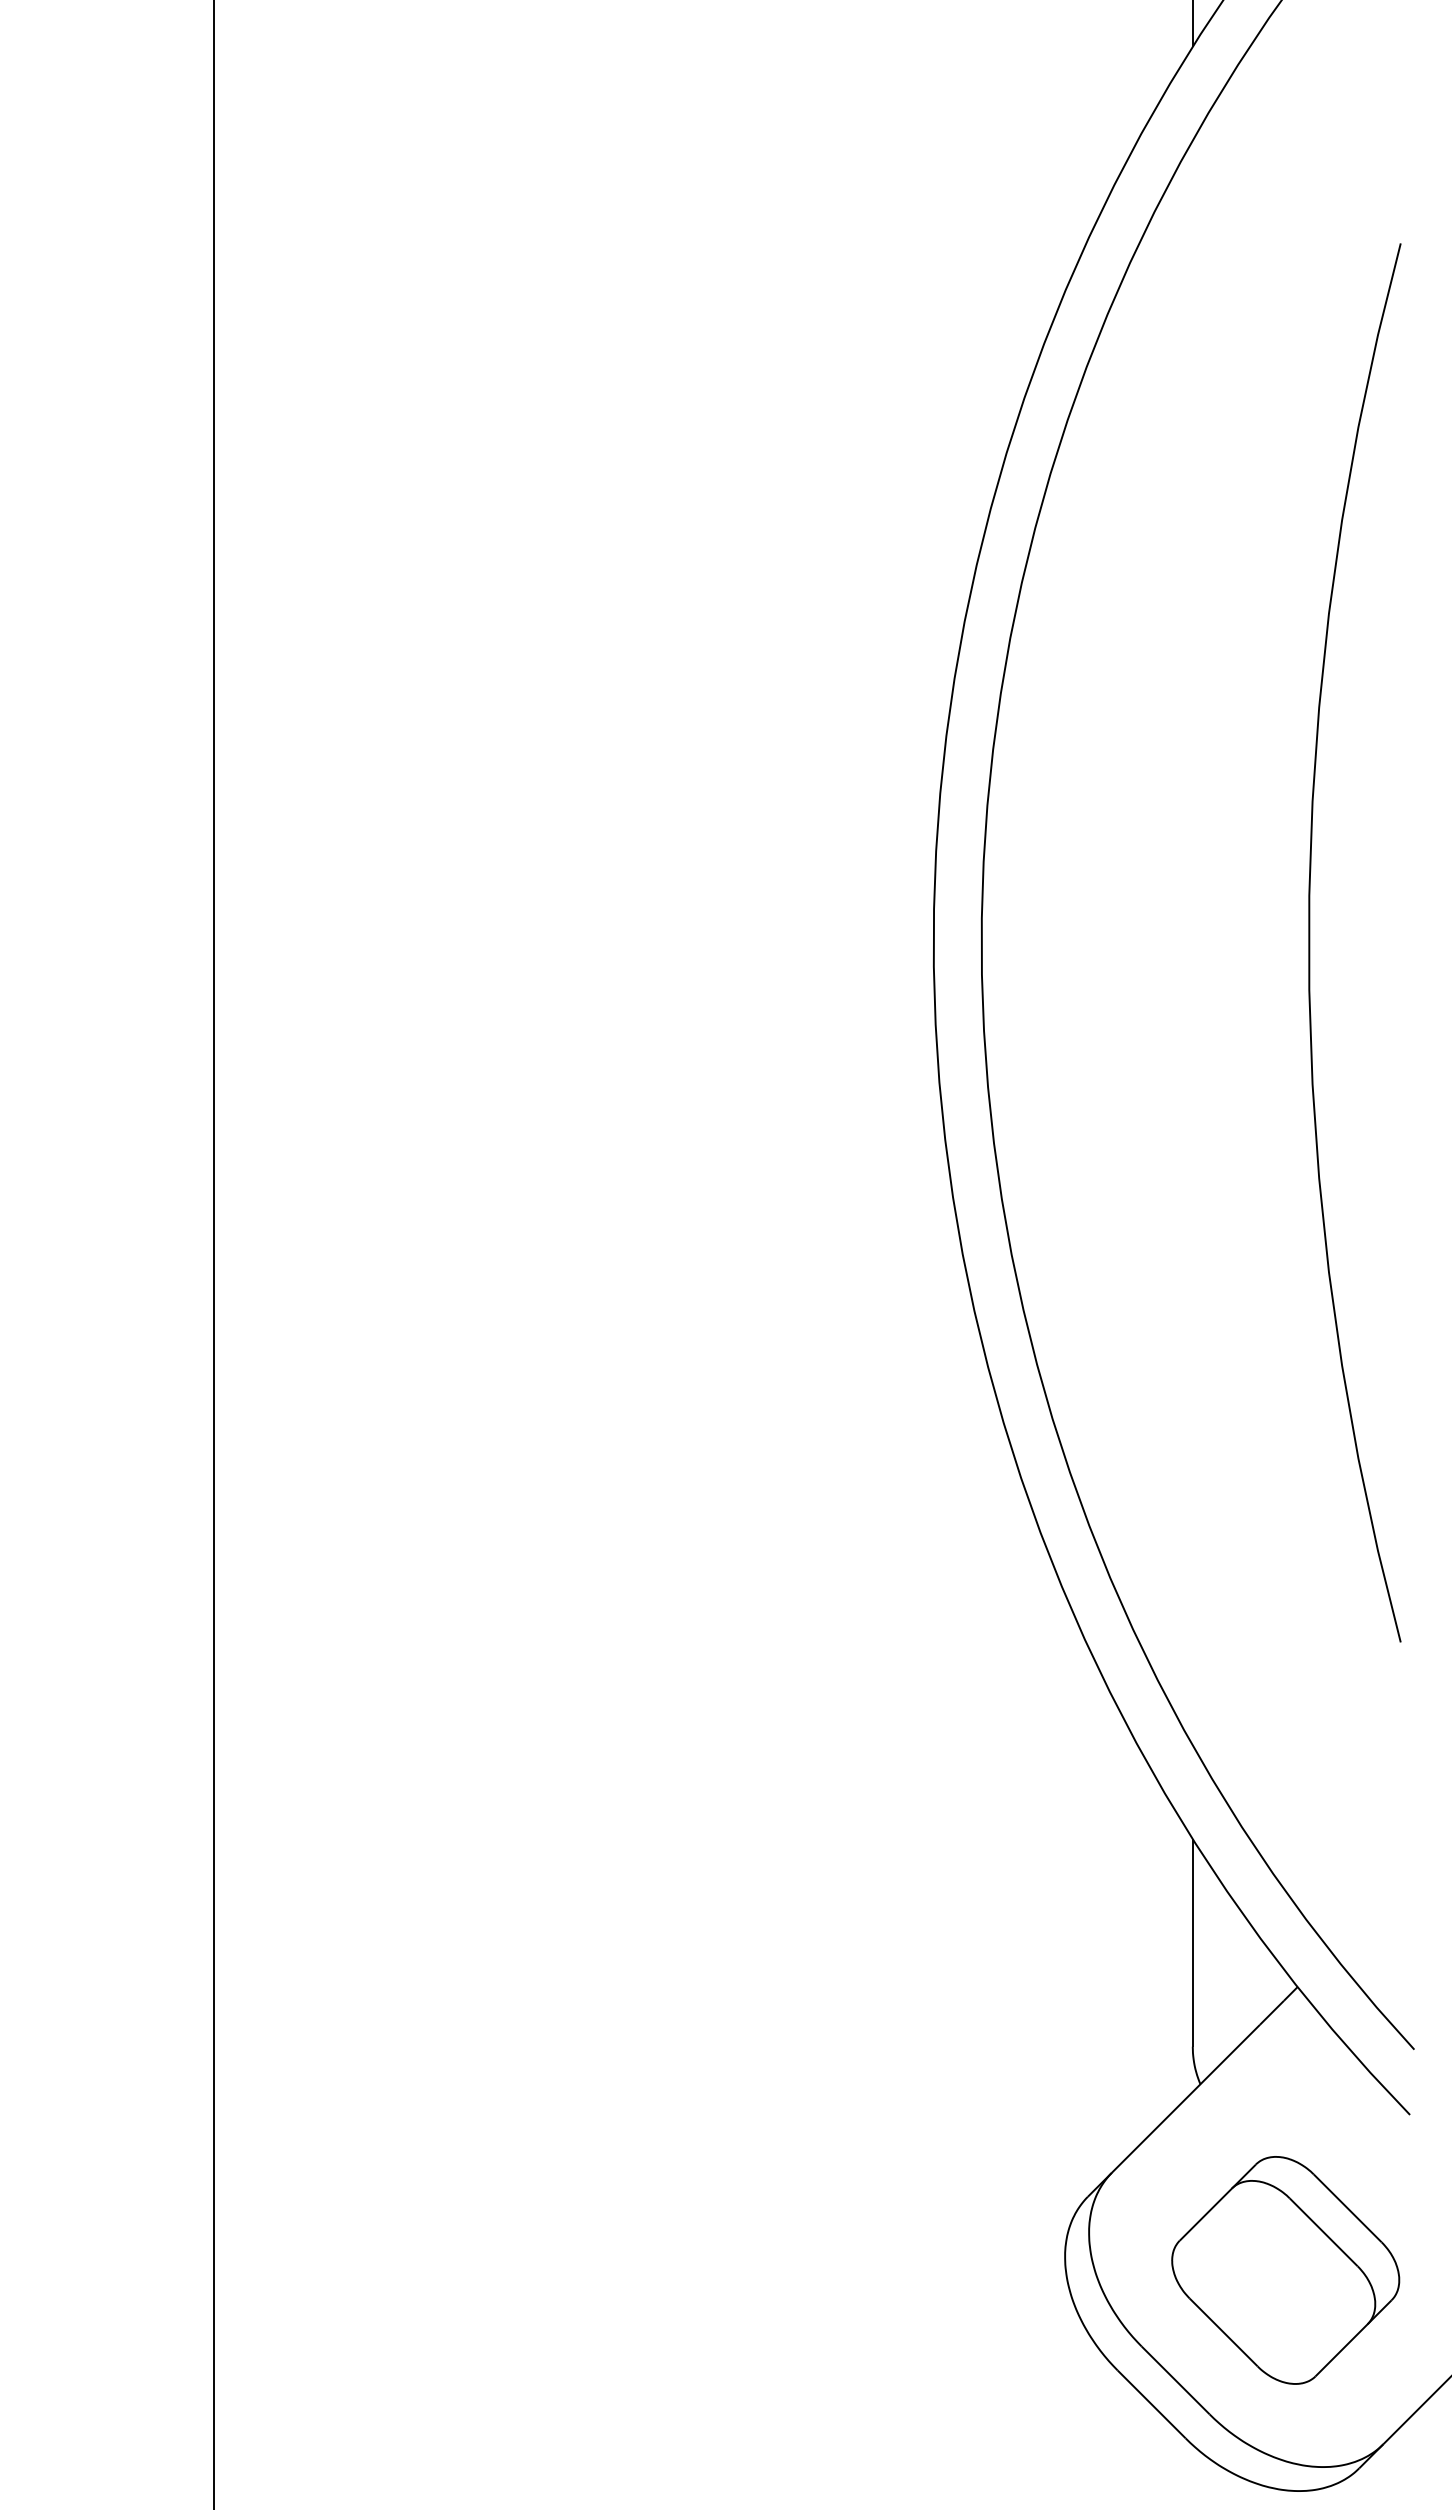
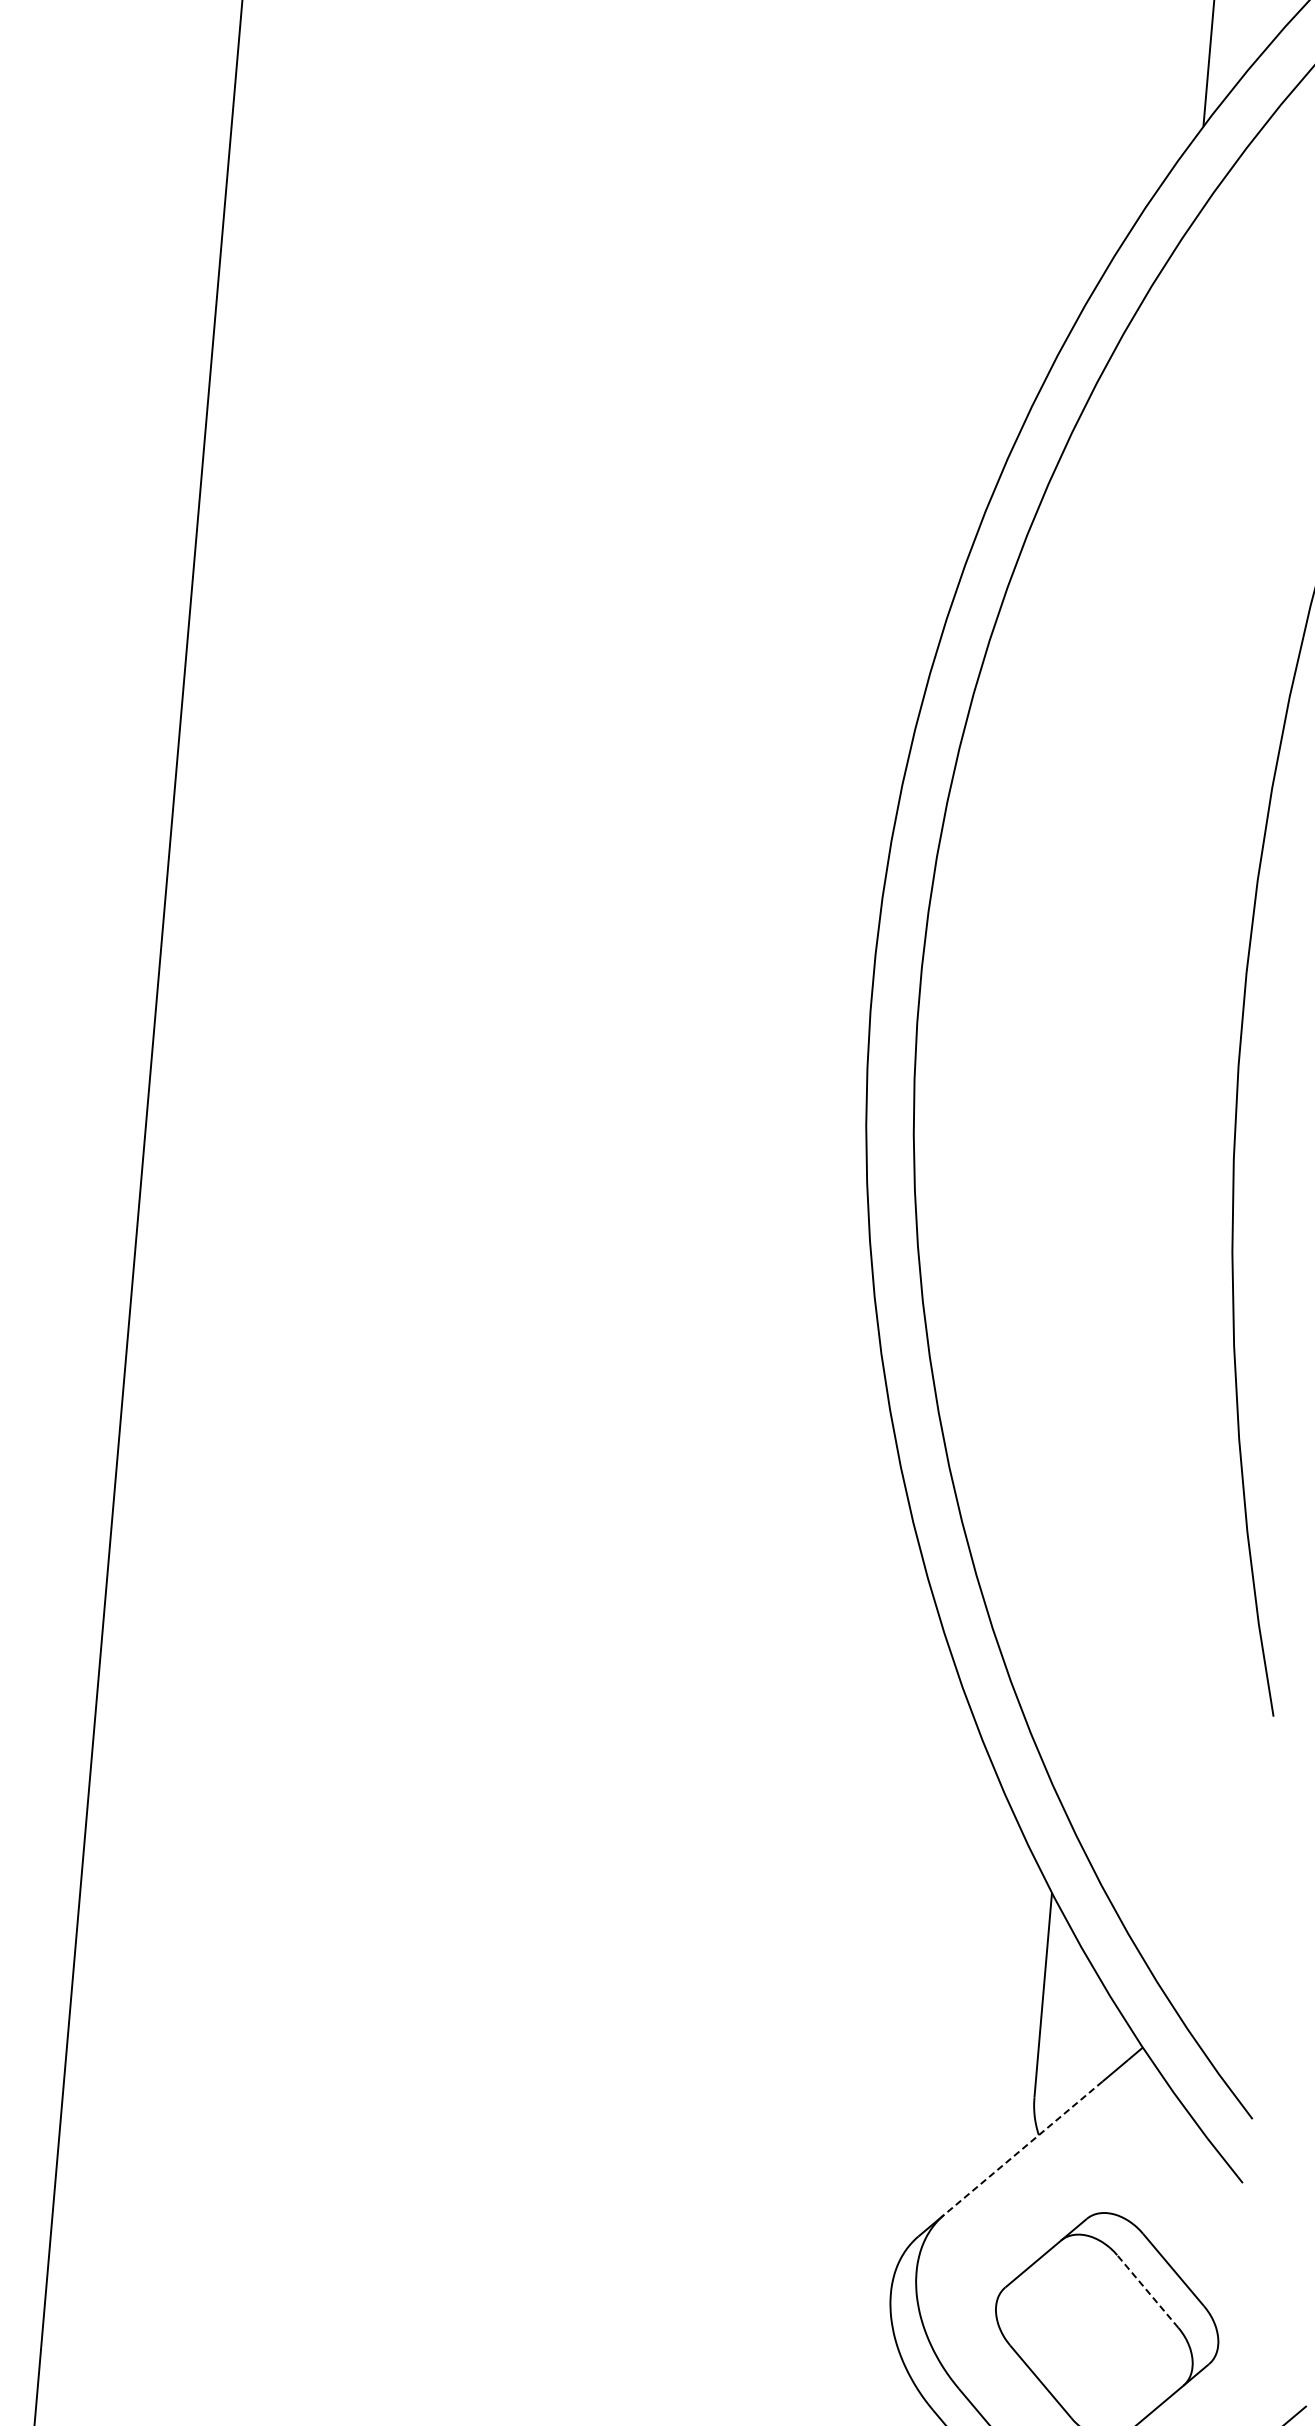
line: (1186, 2098) -> (1023, 2148), solid -> dashed
line: (1323, 2232) -> (1147, 2291), solid -> dashed

